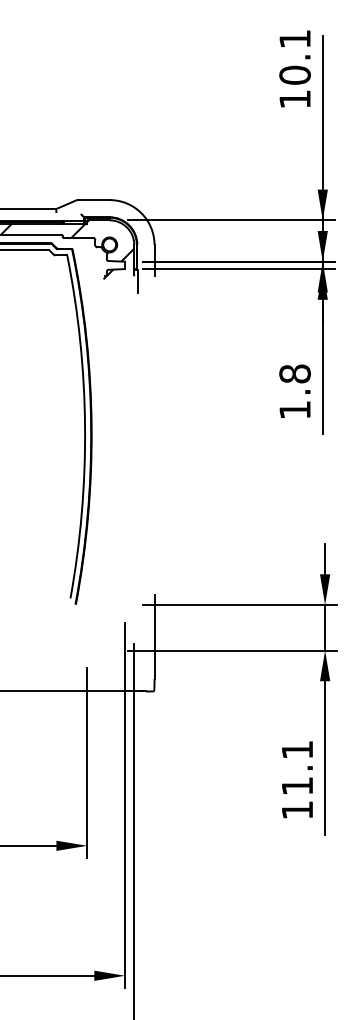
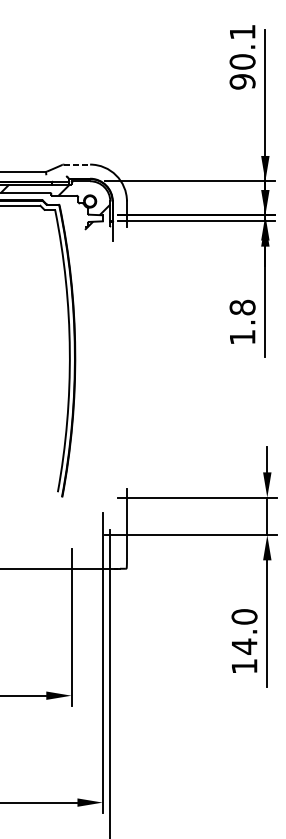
text: (294, 99) -> (242, 81), 10.1 -> 90.1
line: (94, 200) -> (77, 164), solid -> dashed
text: (297, 768) -> (244, 632), 11.1 -> 14.0

